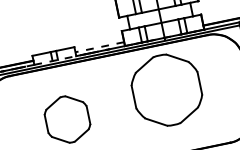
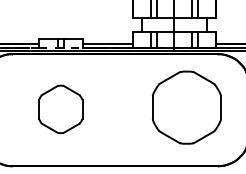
line: (99, 46) -> (107, 43), dashed -> solid
part: (166, 90) -> (186, 107), moved

